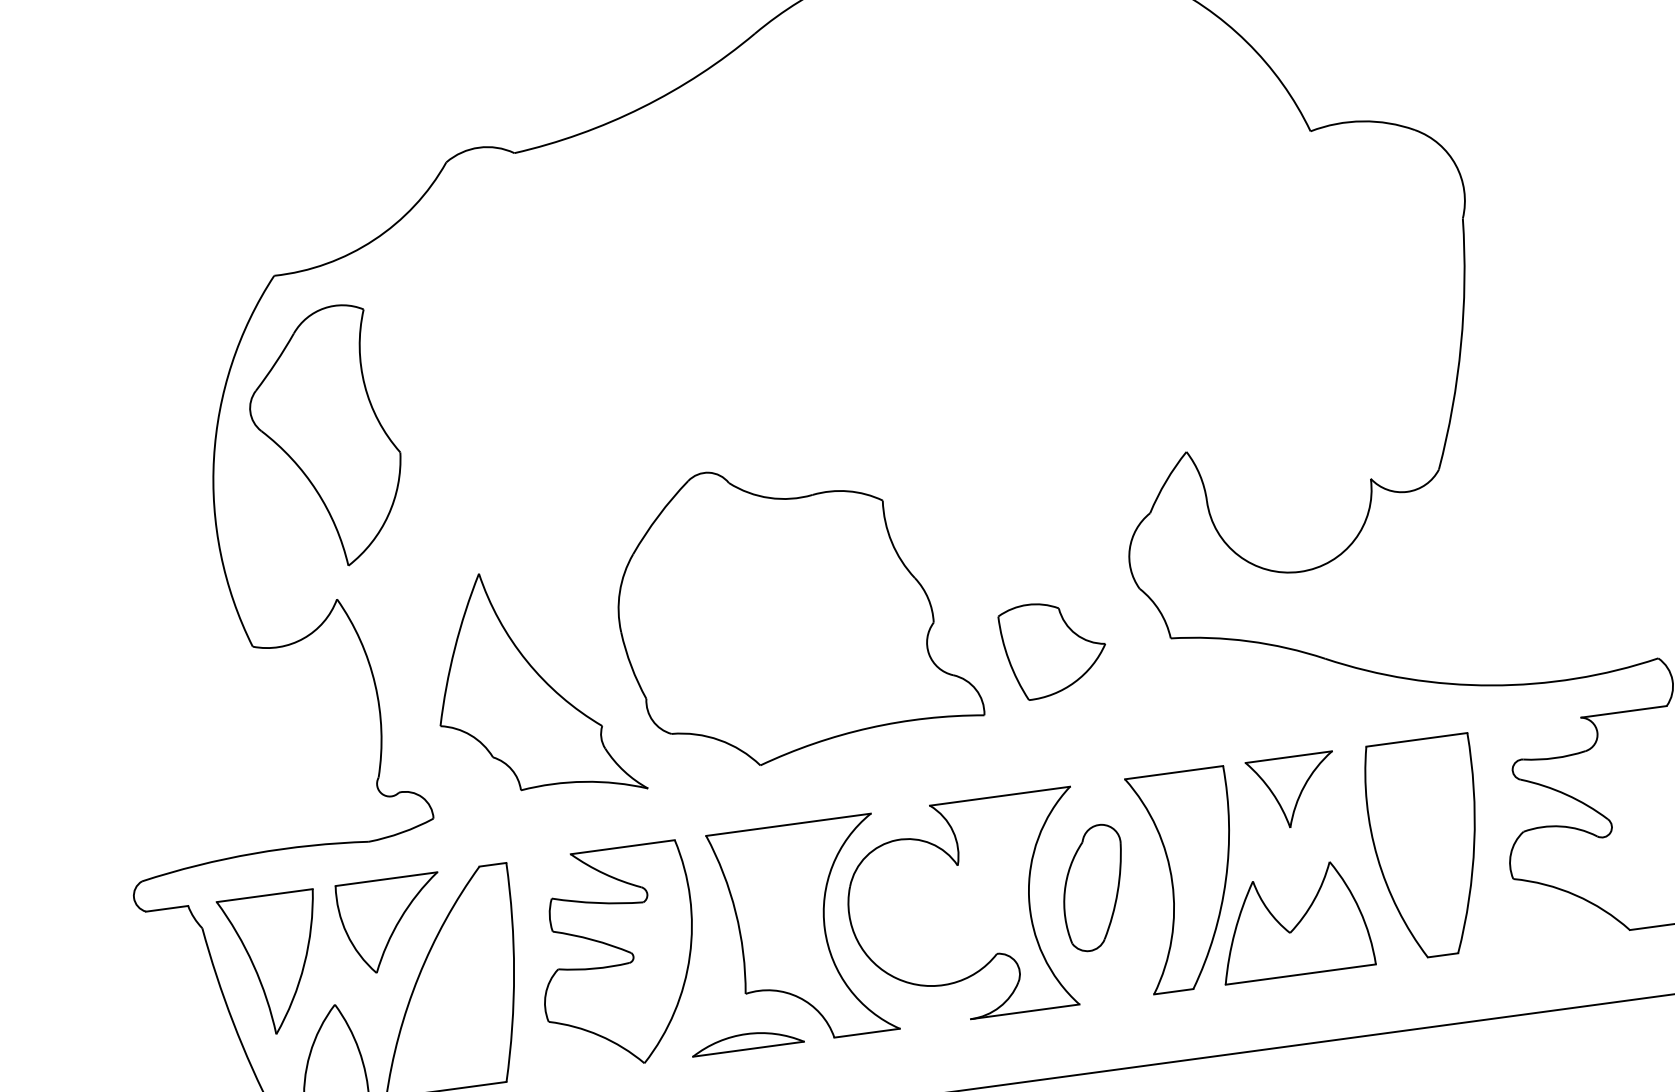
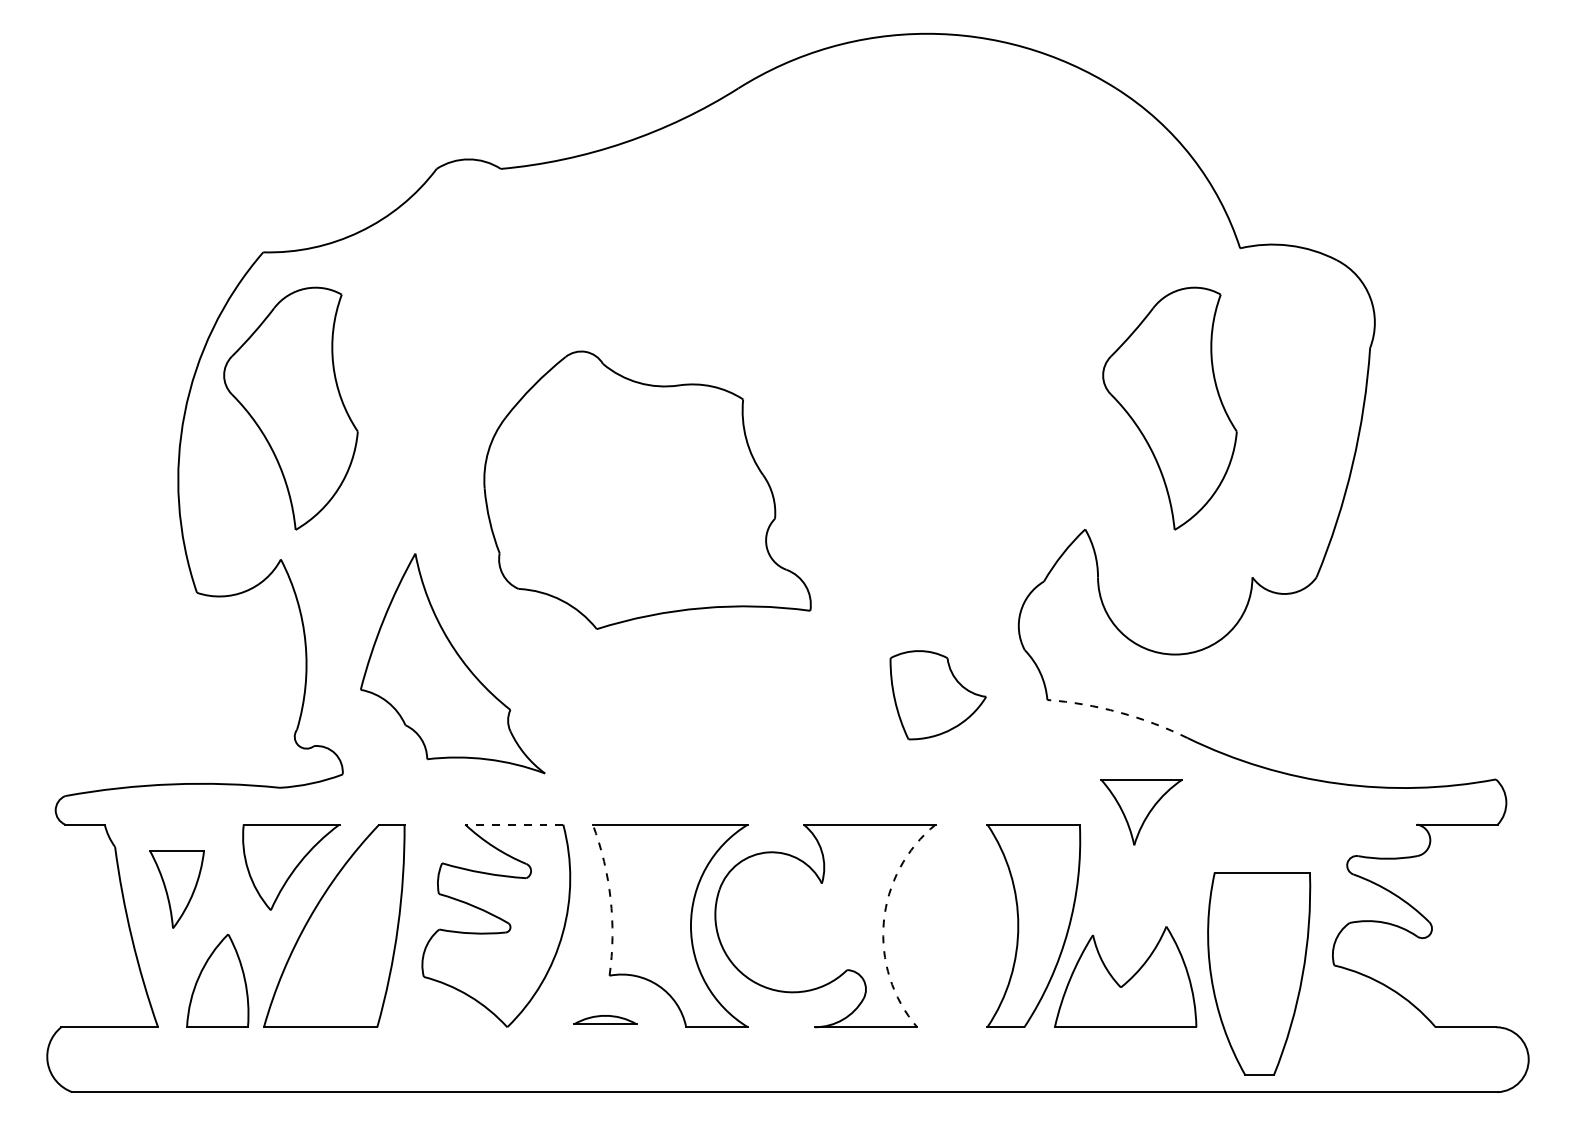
part: (1258, 311) -> (1169, 408), added
part: (794, 609) -> (647, 489), moved
arc: (1249, 641) -> (1119, 712), solid -> dashed
part: (1293, 792) -> (1141, 812), moved
line: (623, 847) -> (514, 824), solid -> dashed
part: (1428, 847) -> (1259, 973), moved
part: (1094, 887) -> (945, 920), removed
arc: (1028, 898) -> (883, 922), solid -> dashed
arc: (735, 912) -> (610, 899), solid -> dashed
part: (273, 964) -> (176, 889), size x0.6
part: (747, 1040) -> (605, 1019), size x0.6

